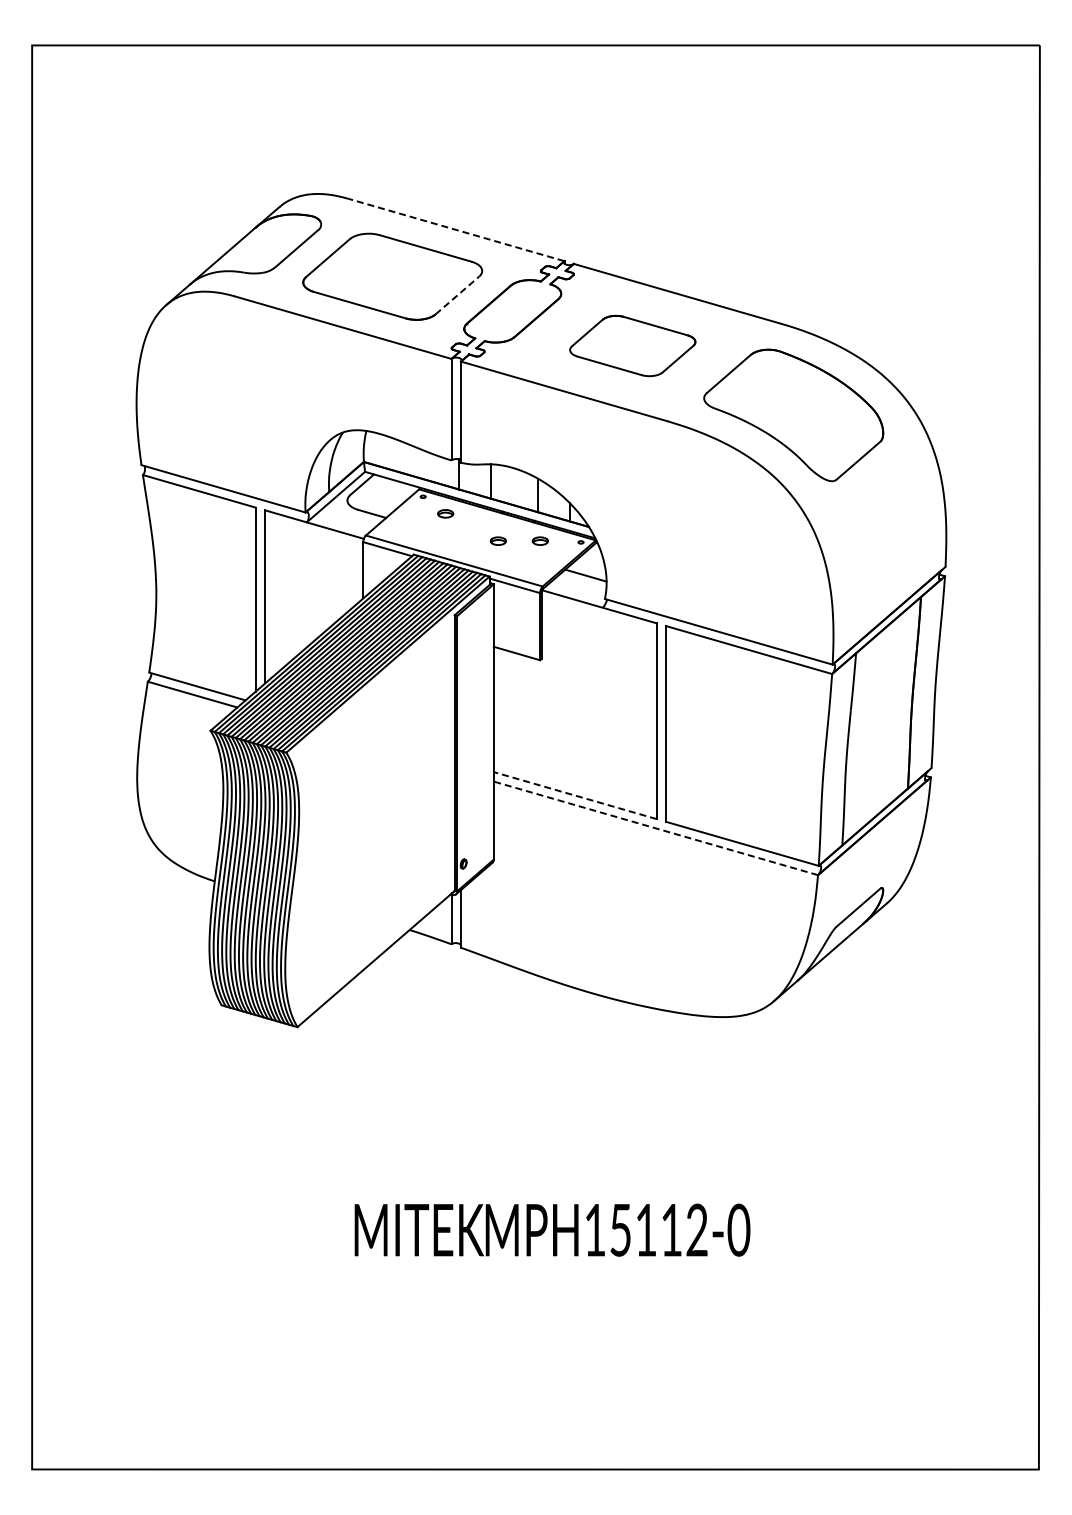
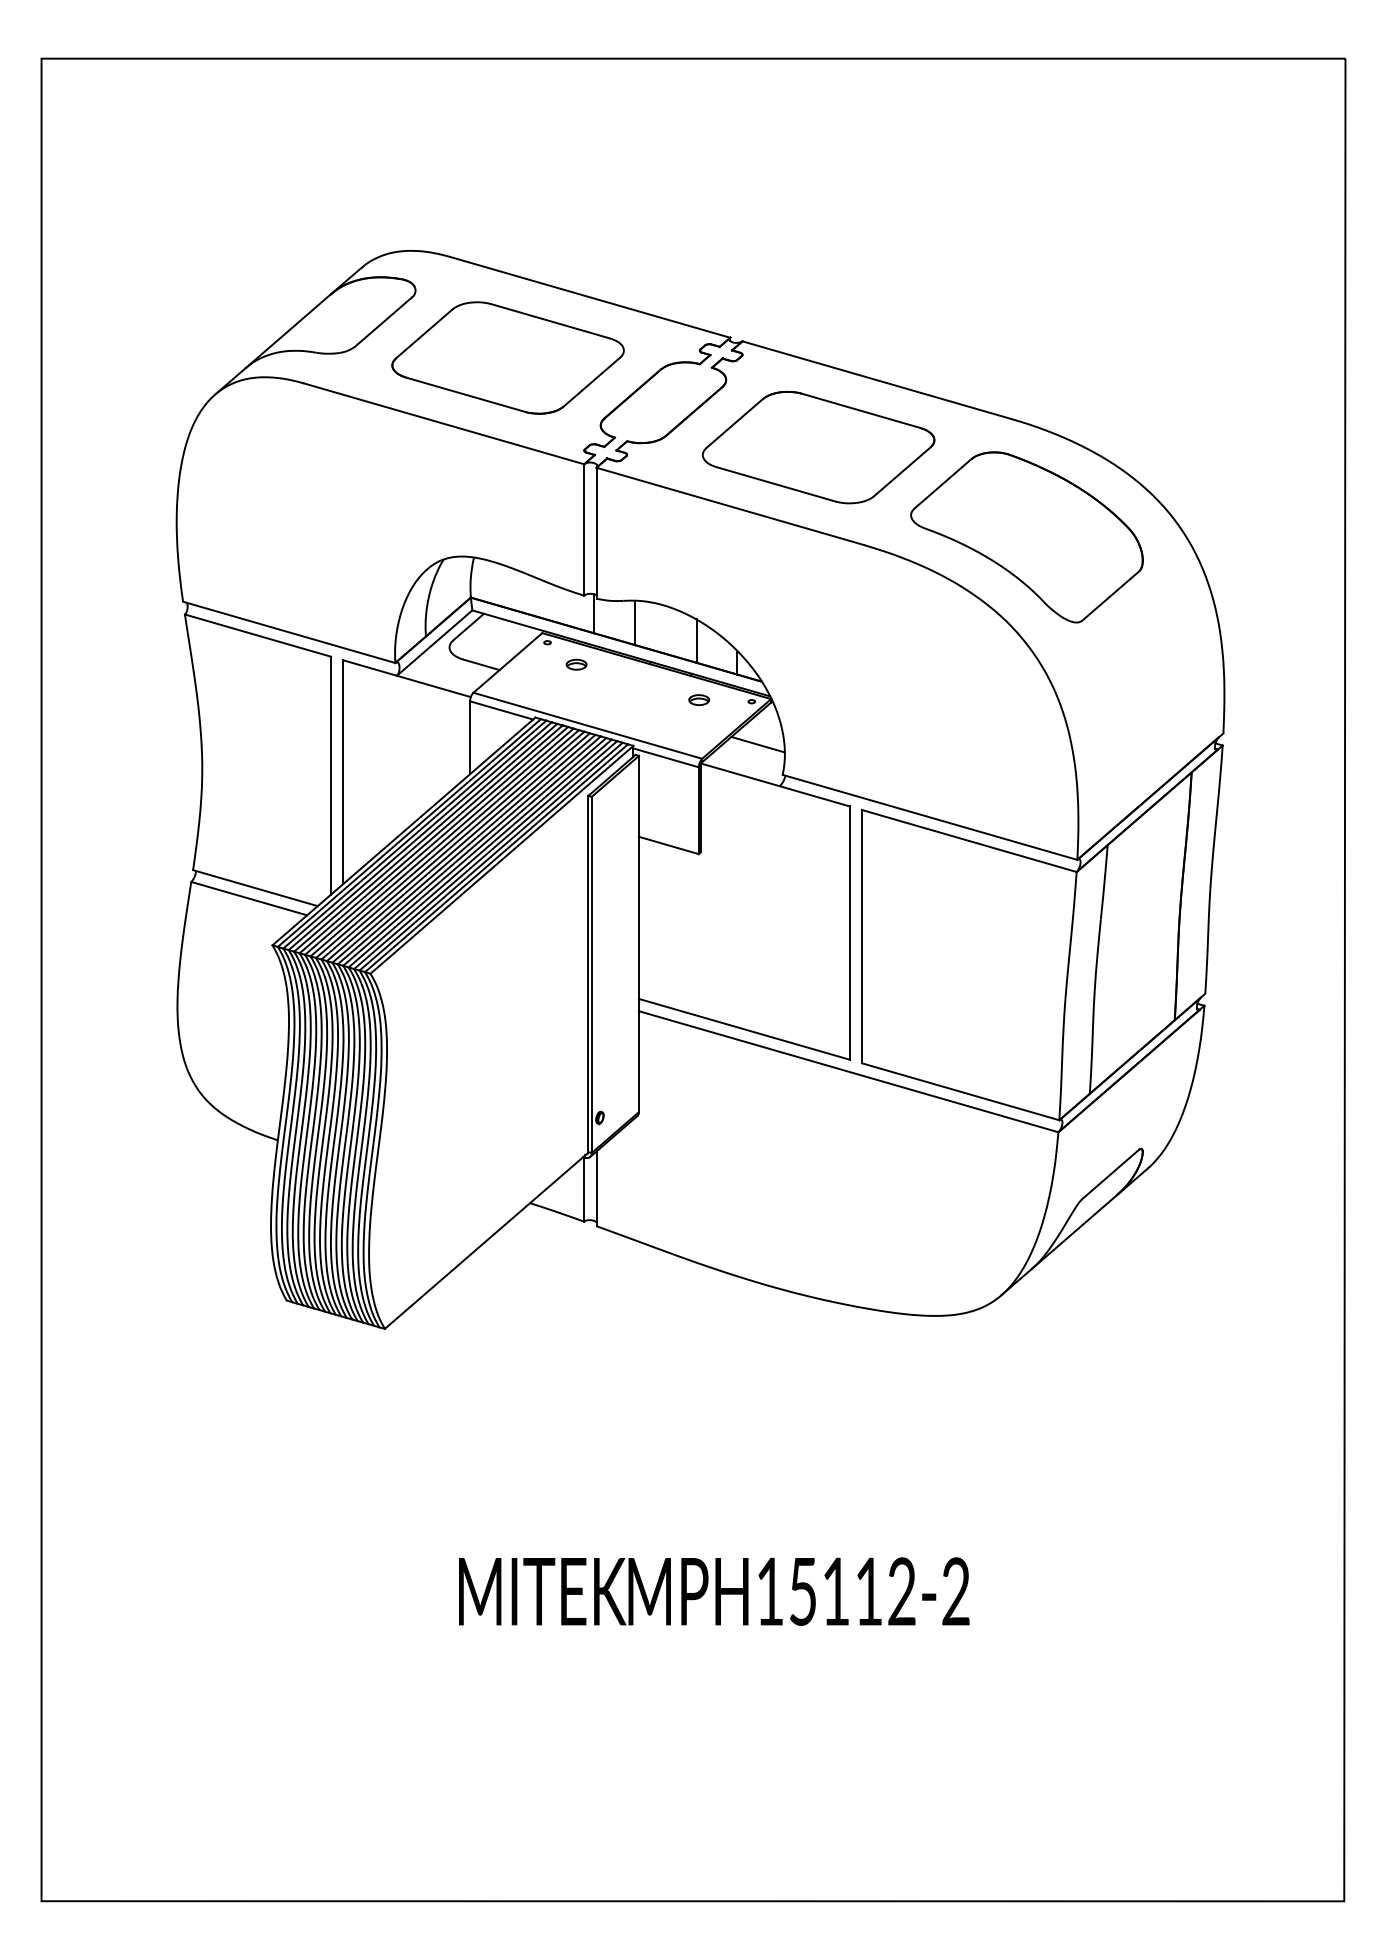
line: (456, 229) -> (590, 296), dashed -> solid
line: (457, 295) -> (591, 382), dashed -> solid
part: (632, 345) -> (818, 446), size x1.43
part: (497, 540) -> (643, 699), removed
line: (575, 795) -> (744, 1029), dashed -> solid
line: (655, 828) -> (848, 1071), dashed -> solid
text: (738, 1230) -> (955, 1592), MPH15112-0 -> MPH15112-2

